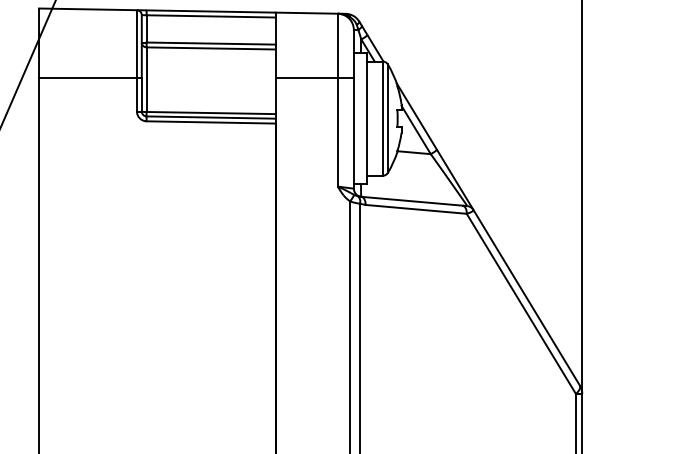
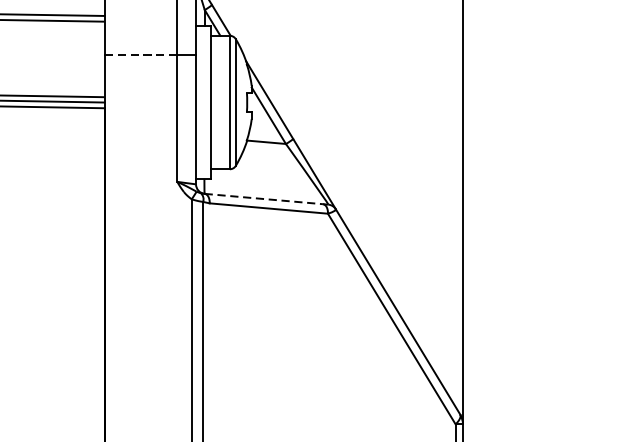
line: (306, 77) -> (140, 54), solid -> dashed
line: (411, 201) -> (263, 199), solid -> dashed

